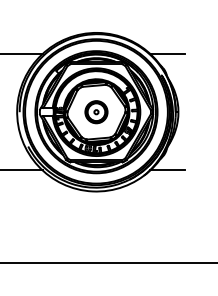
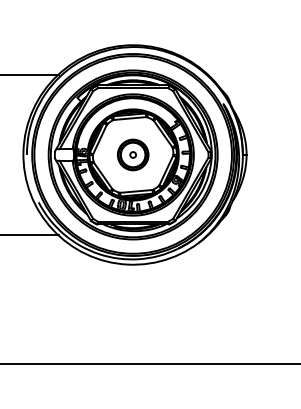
line: (167, 54) -> (231, 74), removed
line: (167, 170) -> (231, 235), removed

